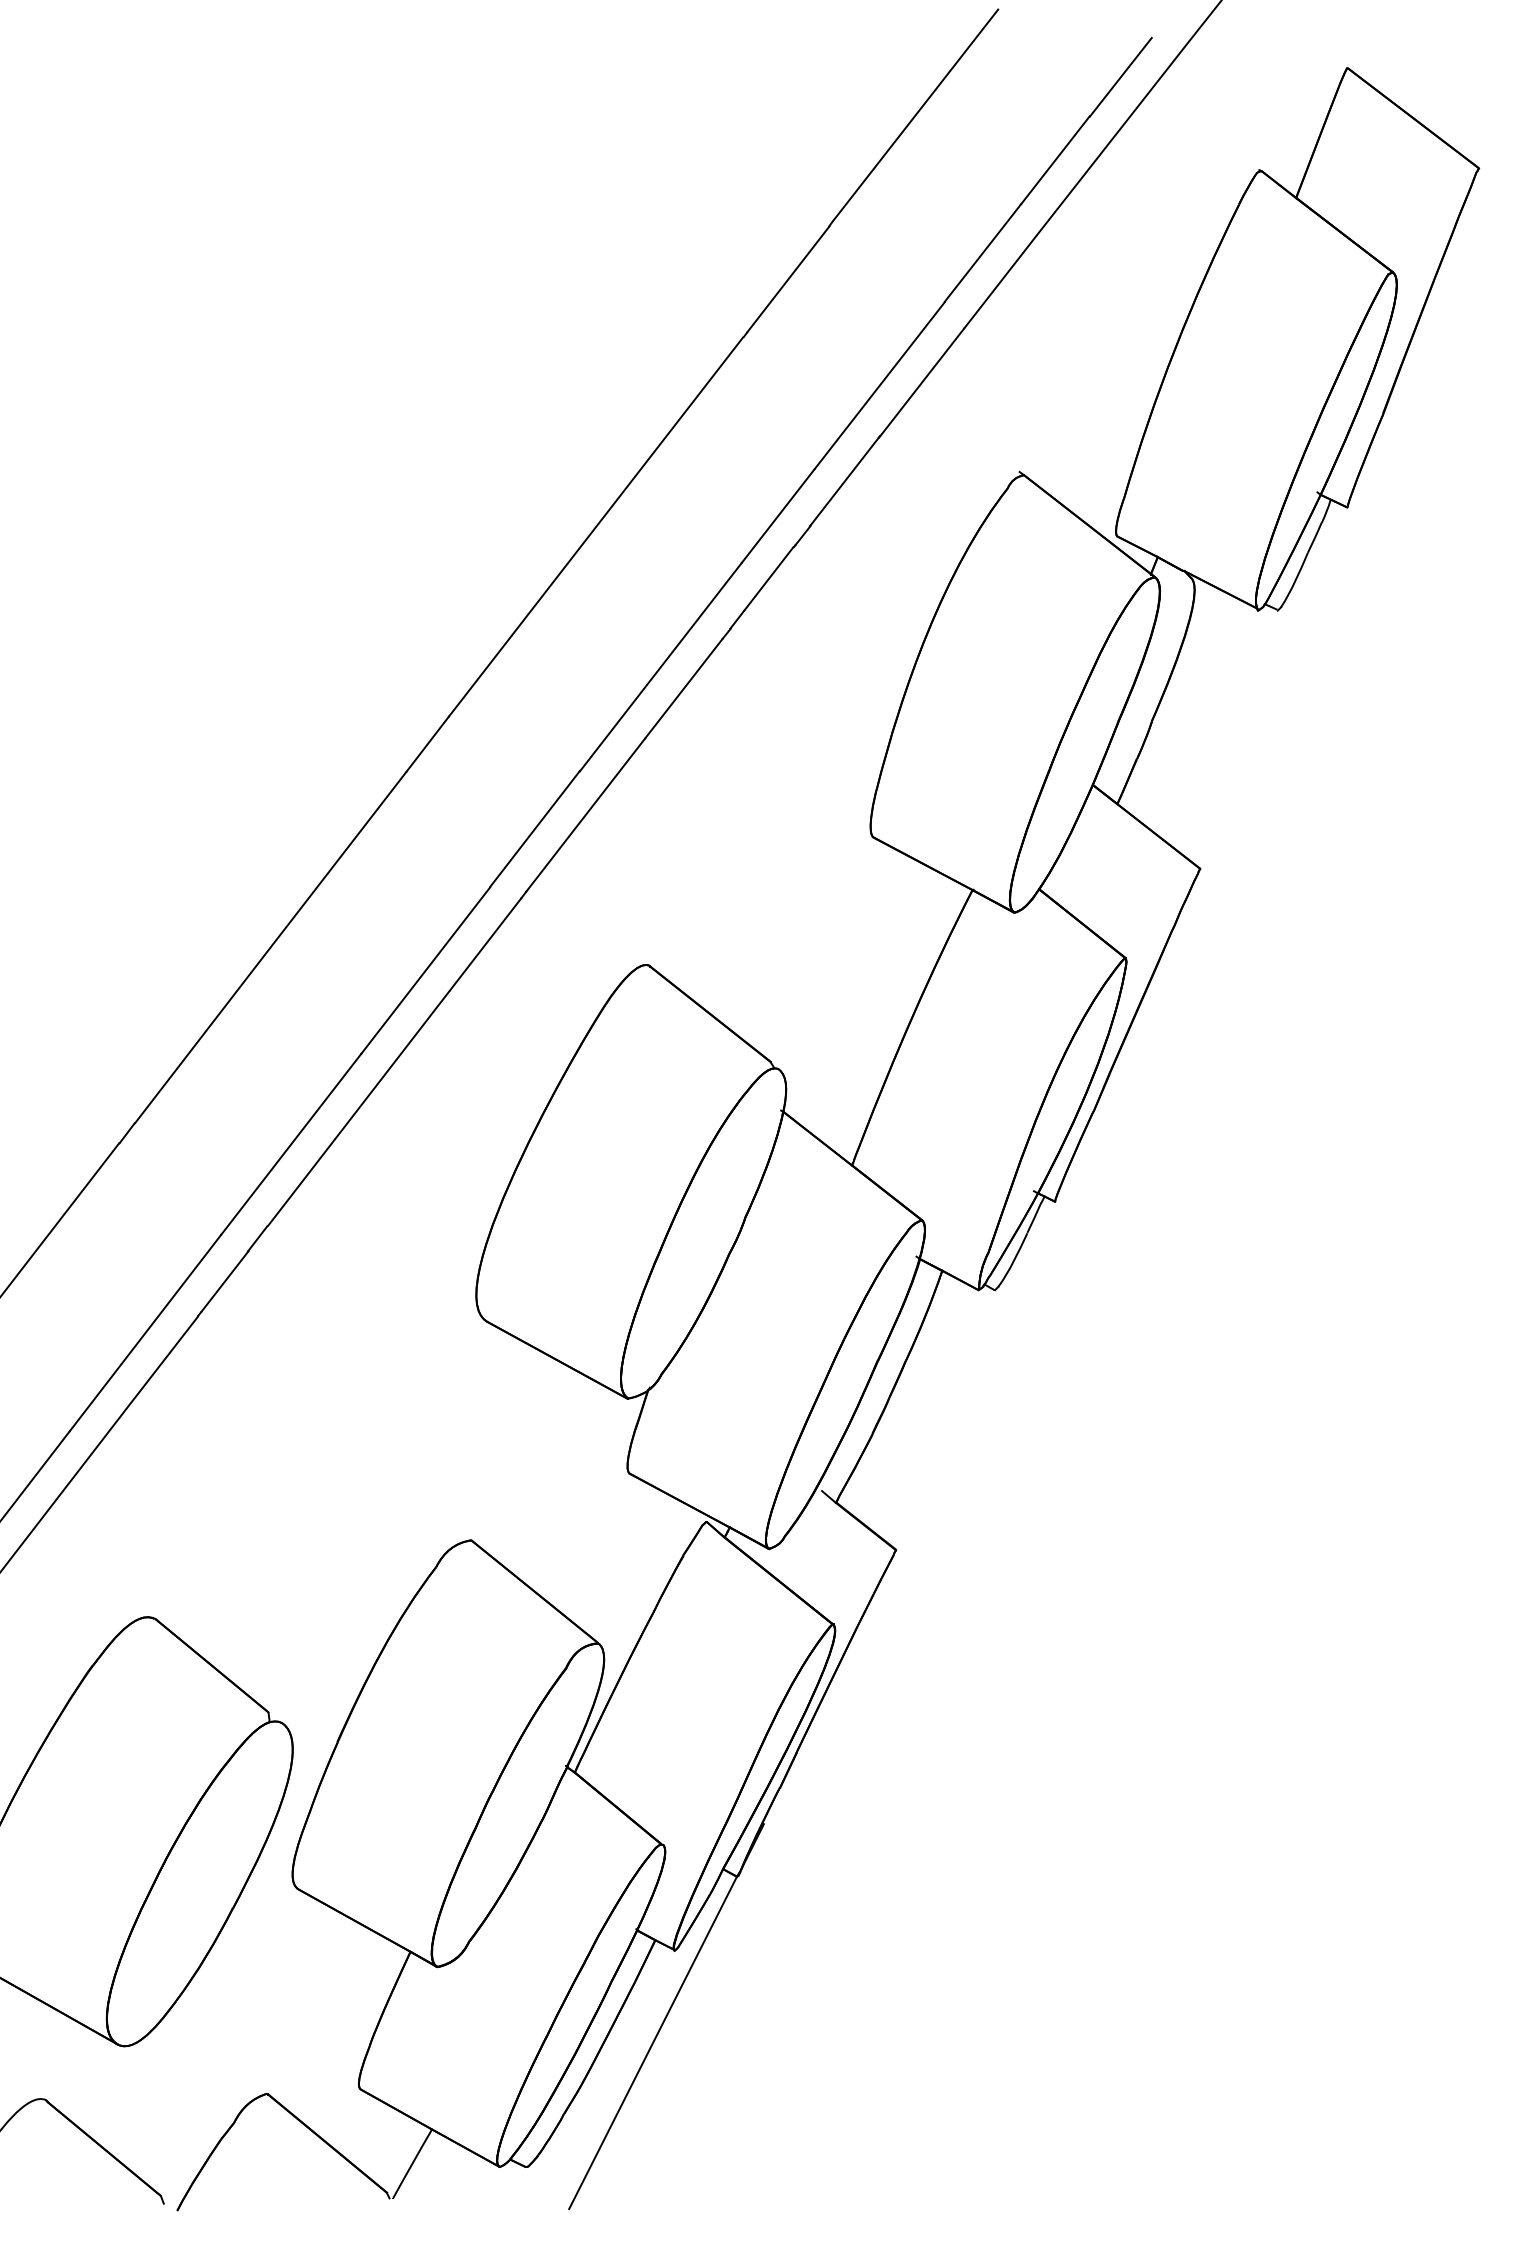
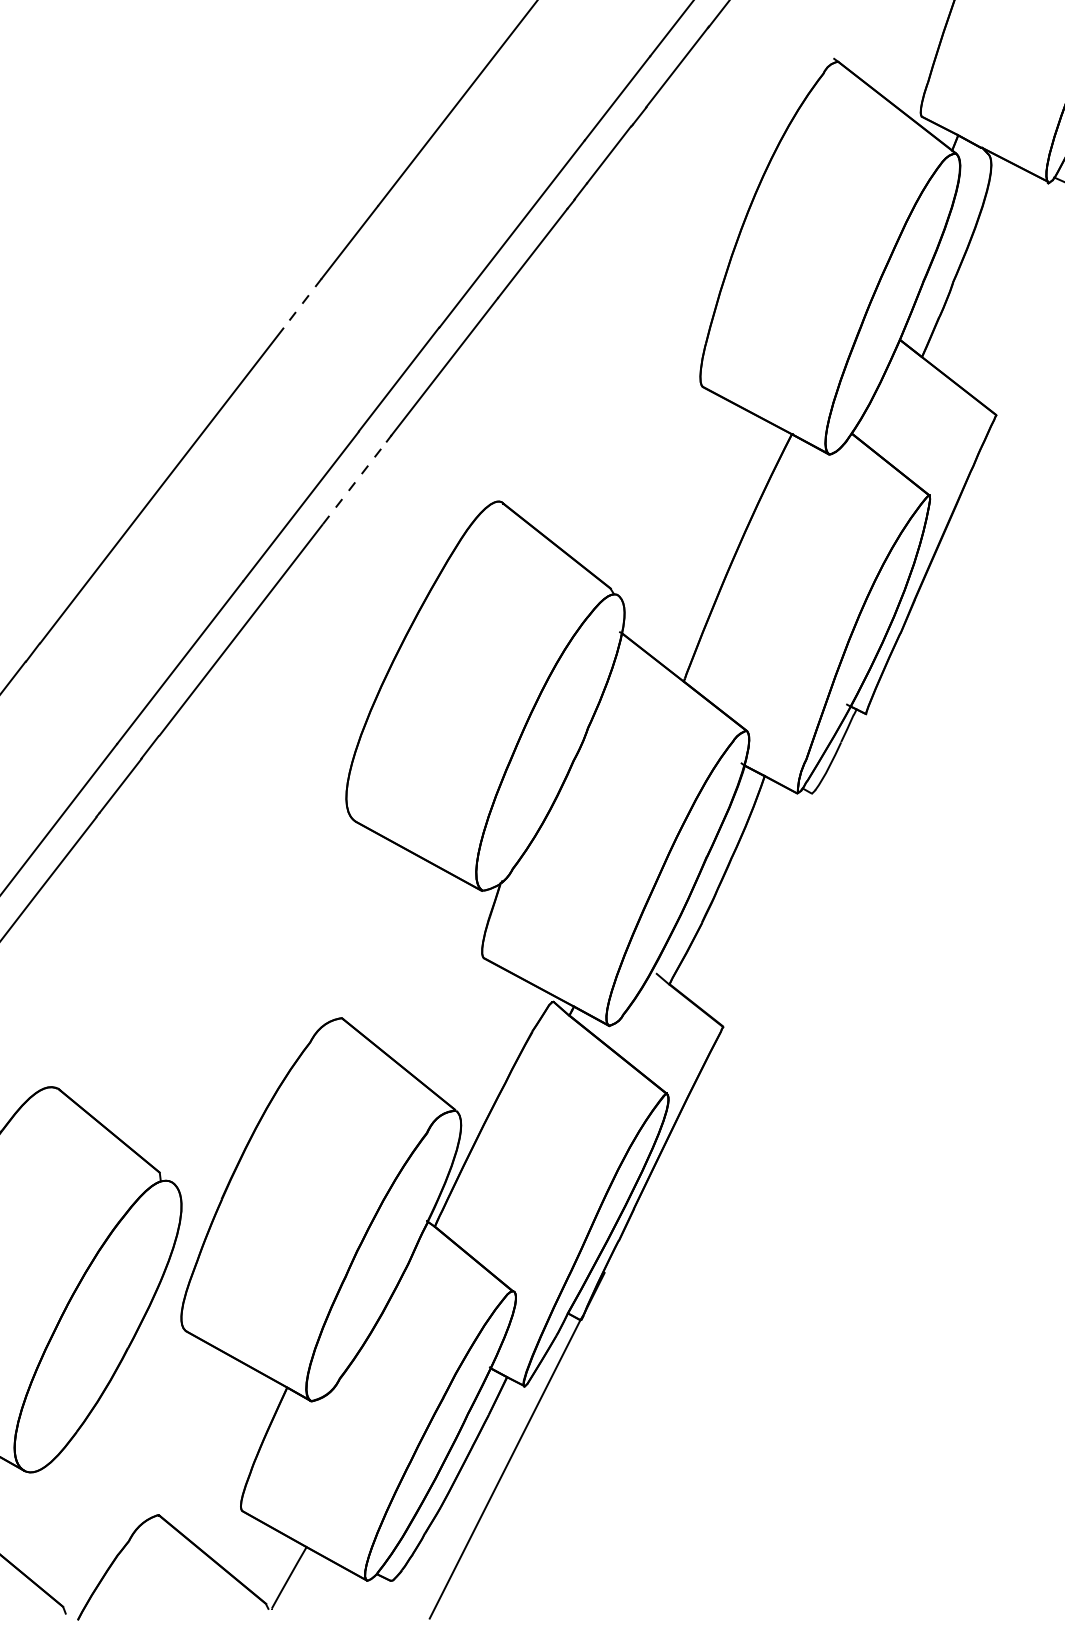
line: (427, 744) -> (302, 303), solid -> dashed
line: (486, 943) -> (355, 482), solid -> dashed

